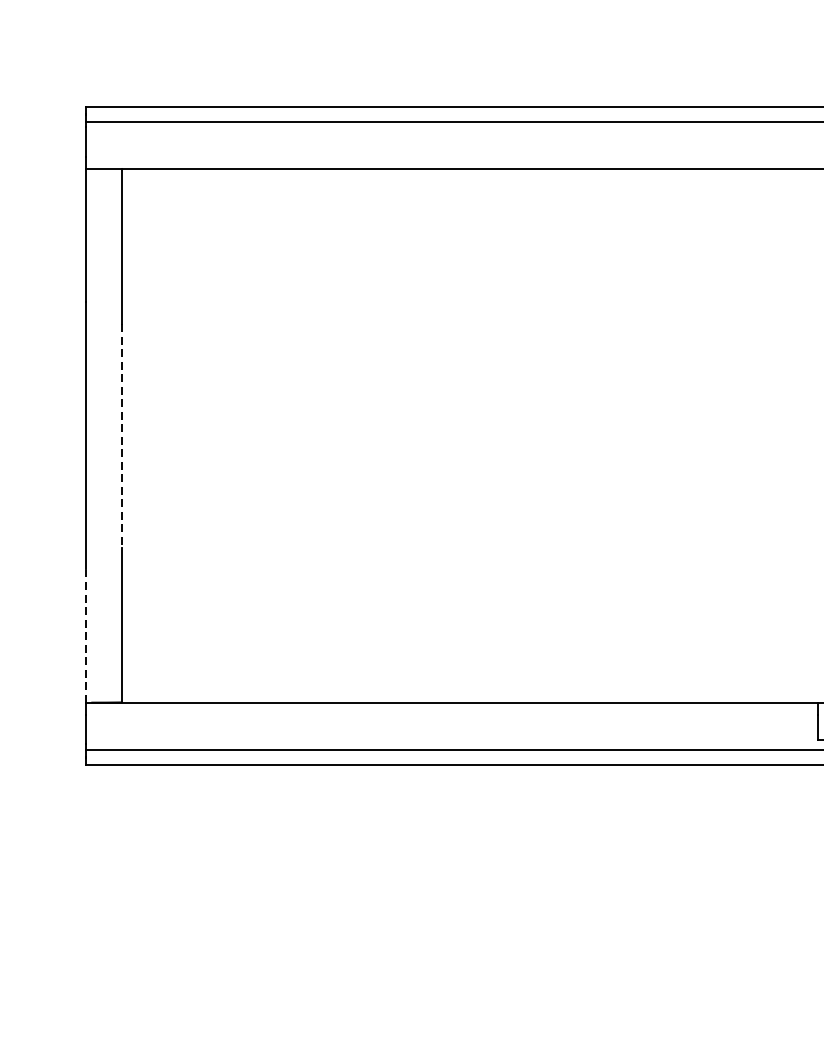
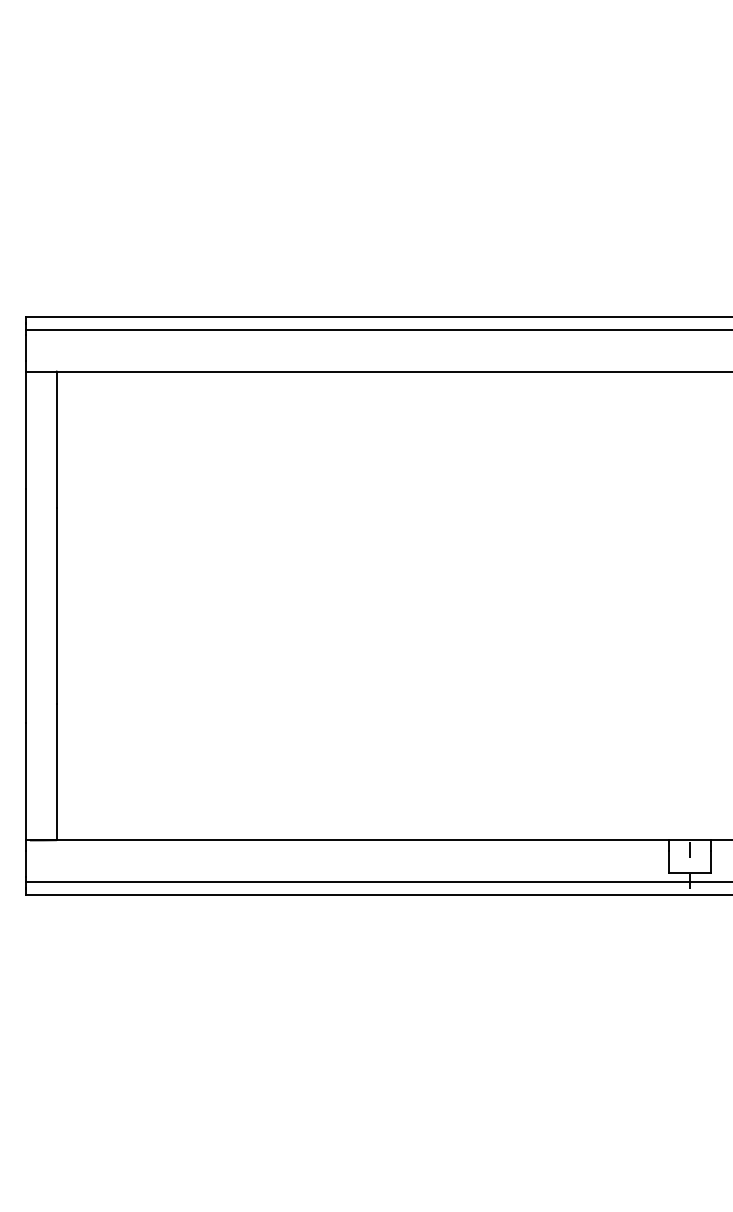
line: (121, 436) -> (56, 606), dashed -> solid
line: (86, 635) -> (25, 781), dashed -> solid

